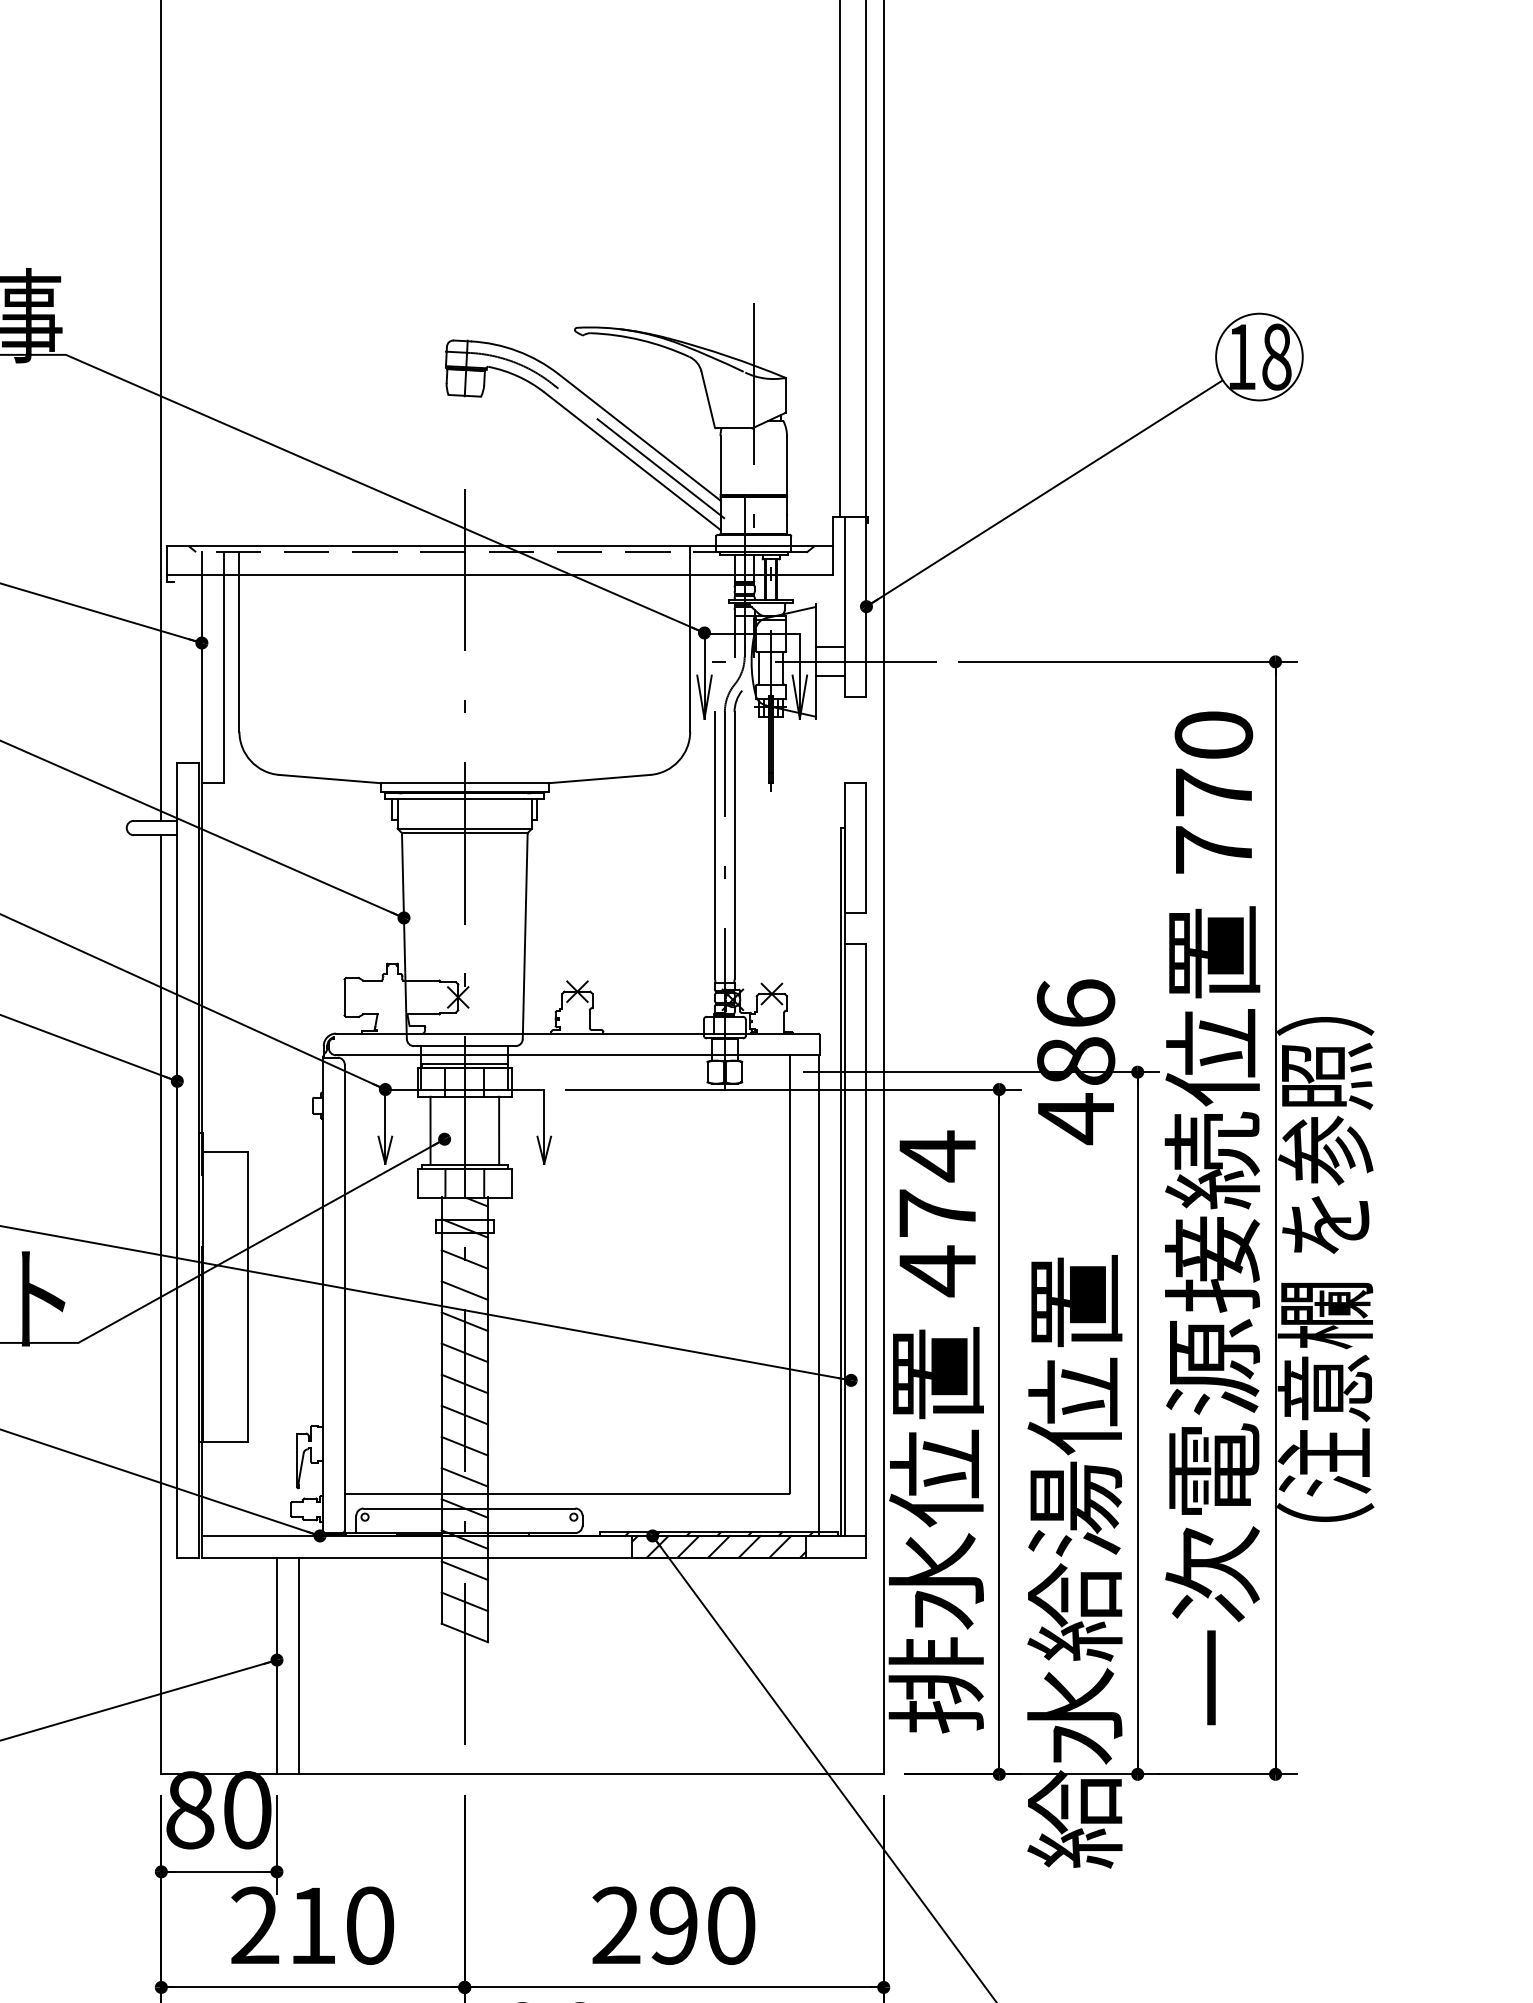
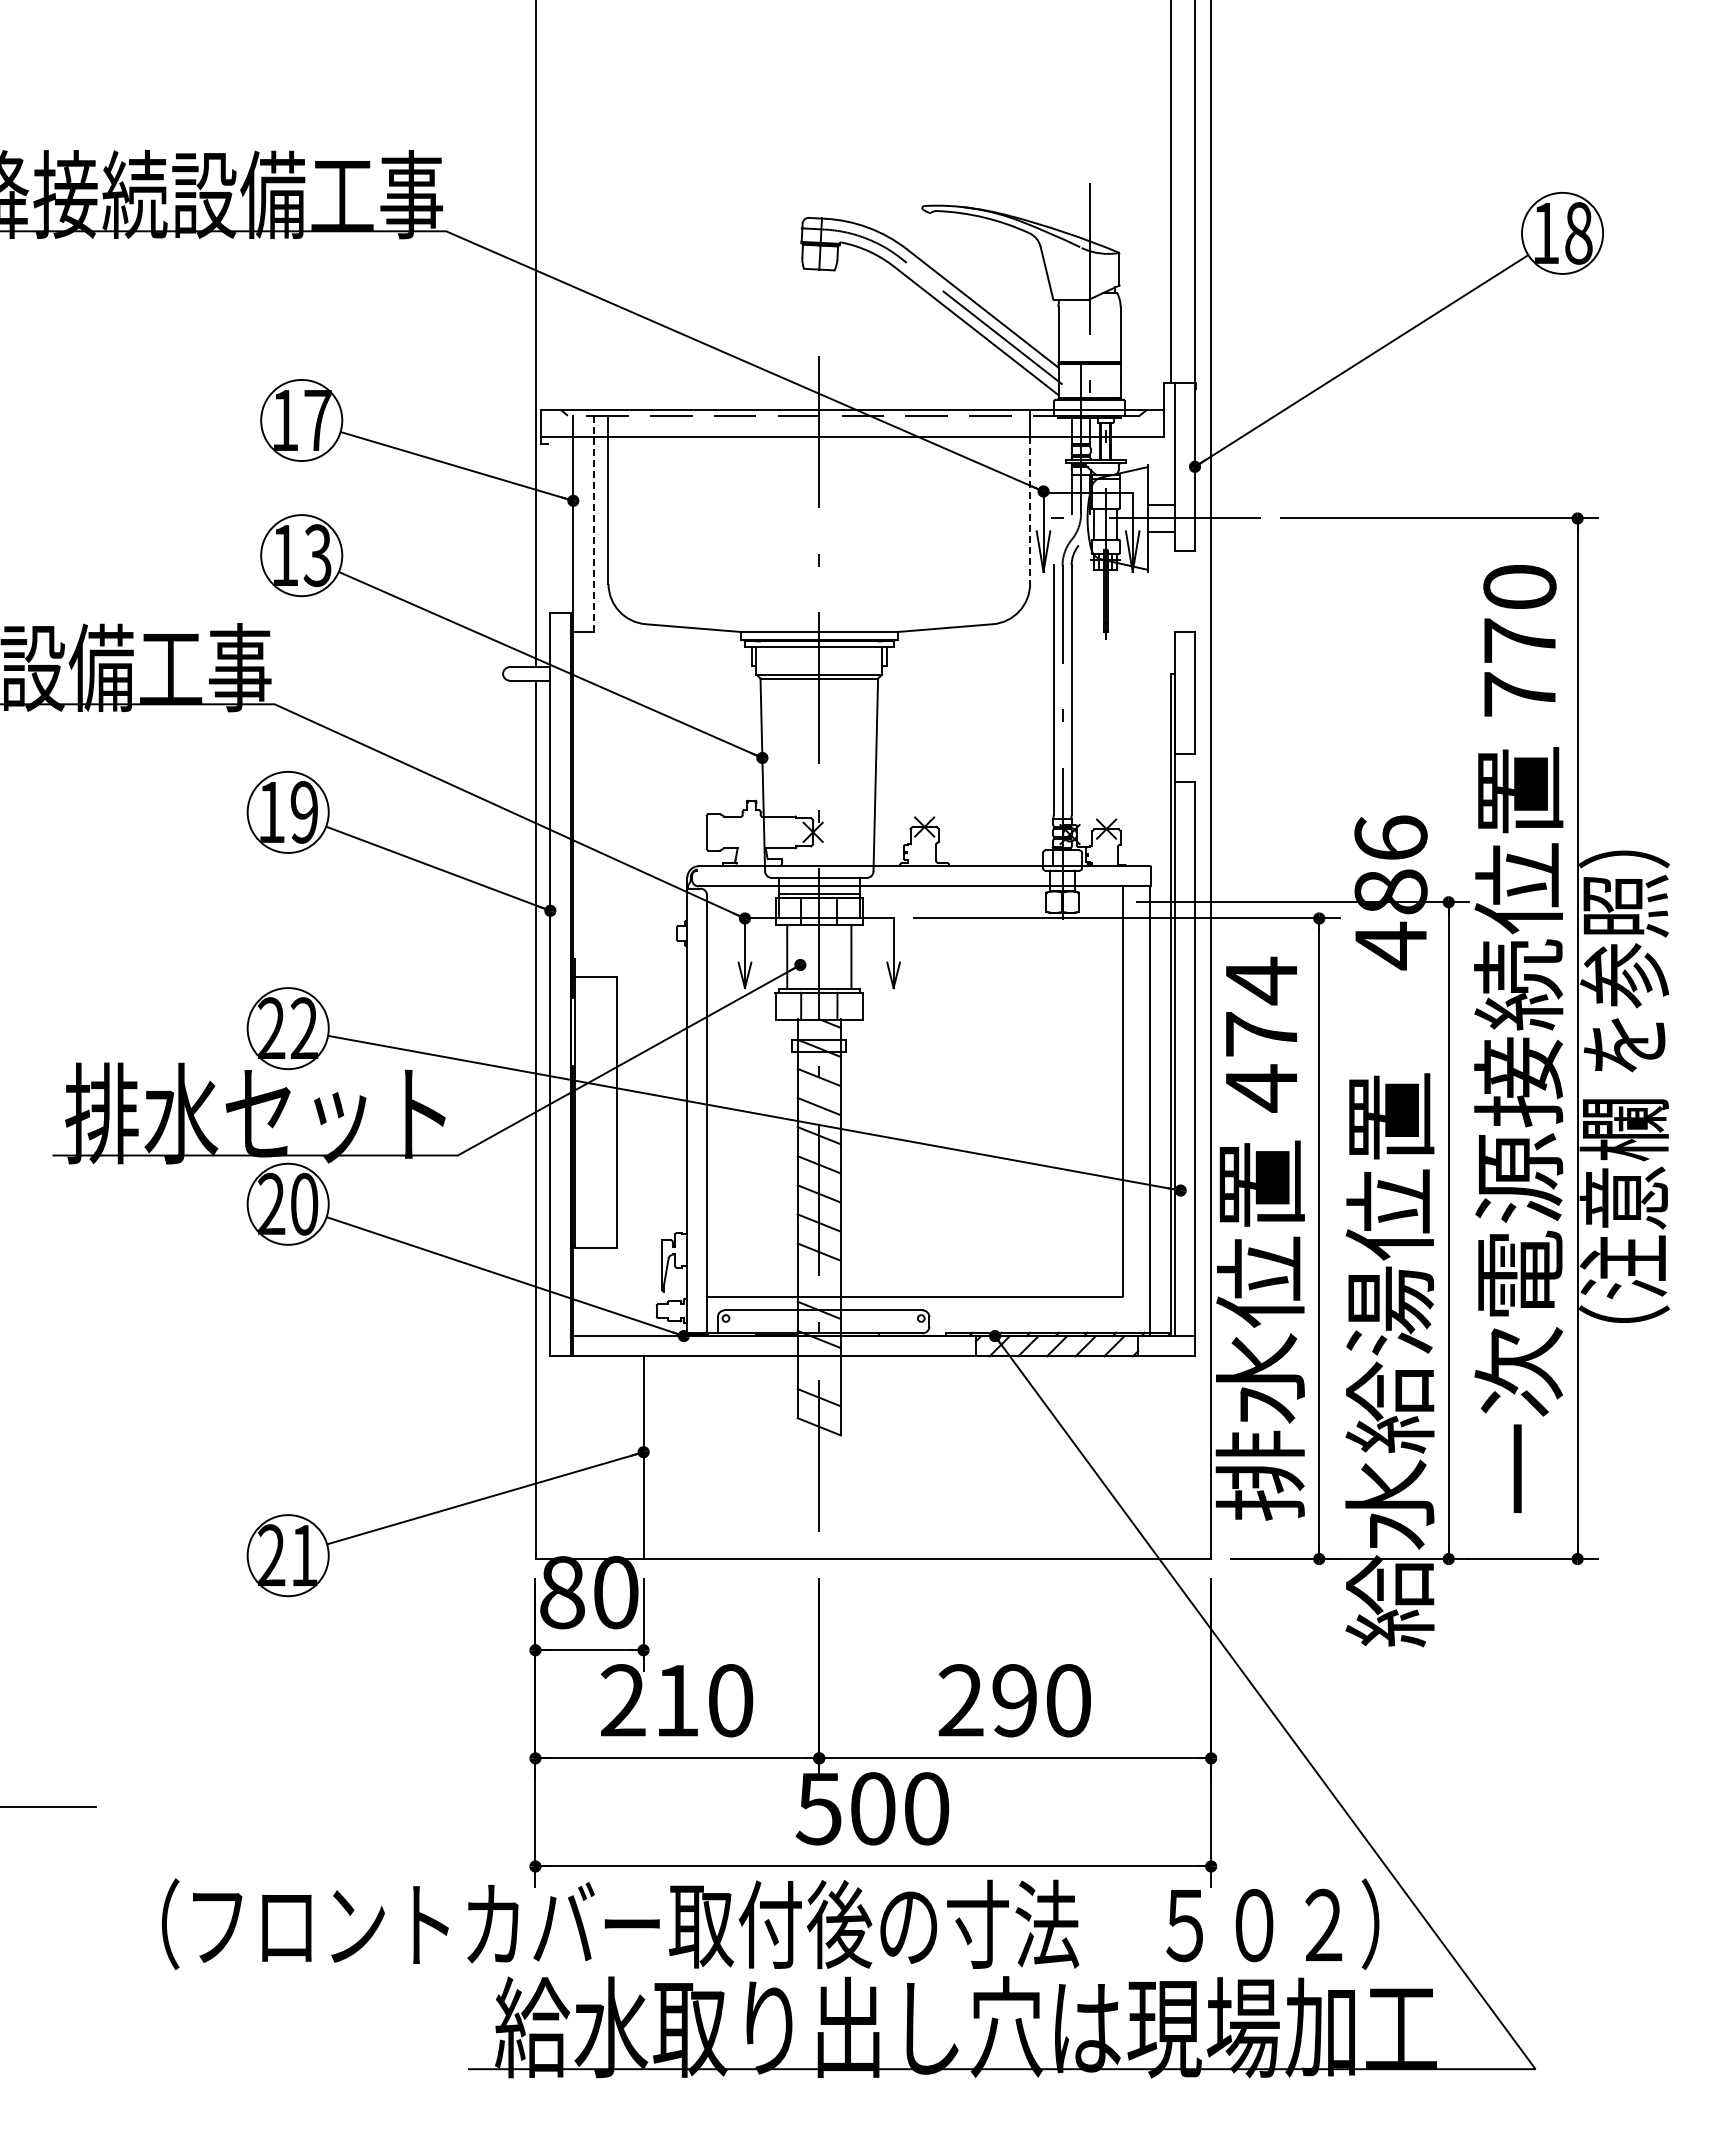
line: (690, 654) -> (1030, 511), solid -> dashed
line: (223, 667) -> (593, 523), solid -> dashed
line: (463, 1476) -> (818, 1280), removed
line: (463, 1570) -> (818, 1368), removed
line: (298, 1665) -> (663, 1457), removed

